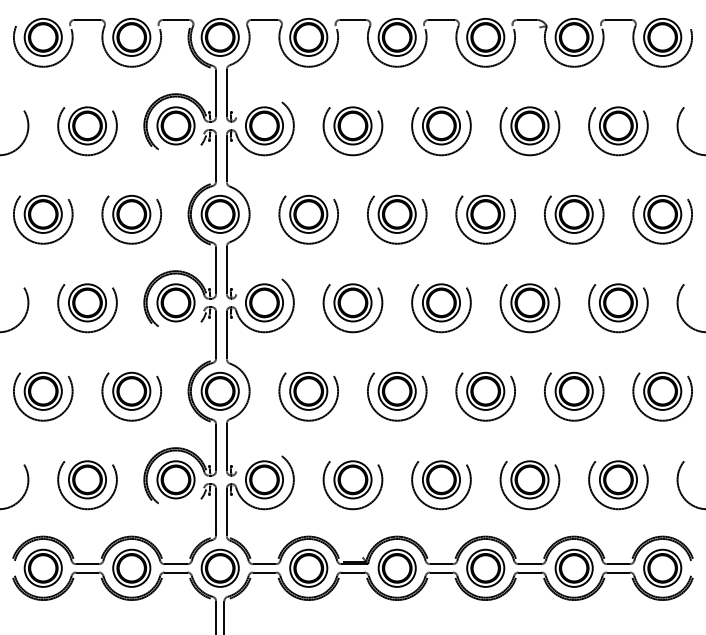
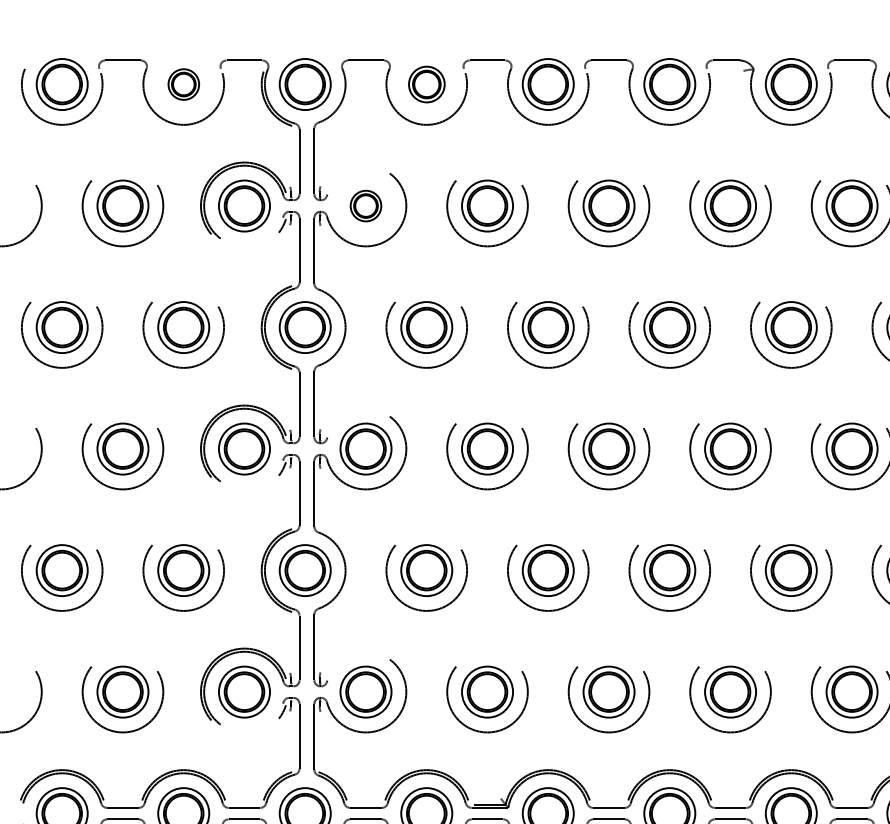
part: (131, 37) -> (183, 84), size x0.6
part: (308, 37) -> (426, 84), size x0.7
part: (264, 125) -> (365, 205), size x0.6

